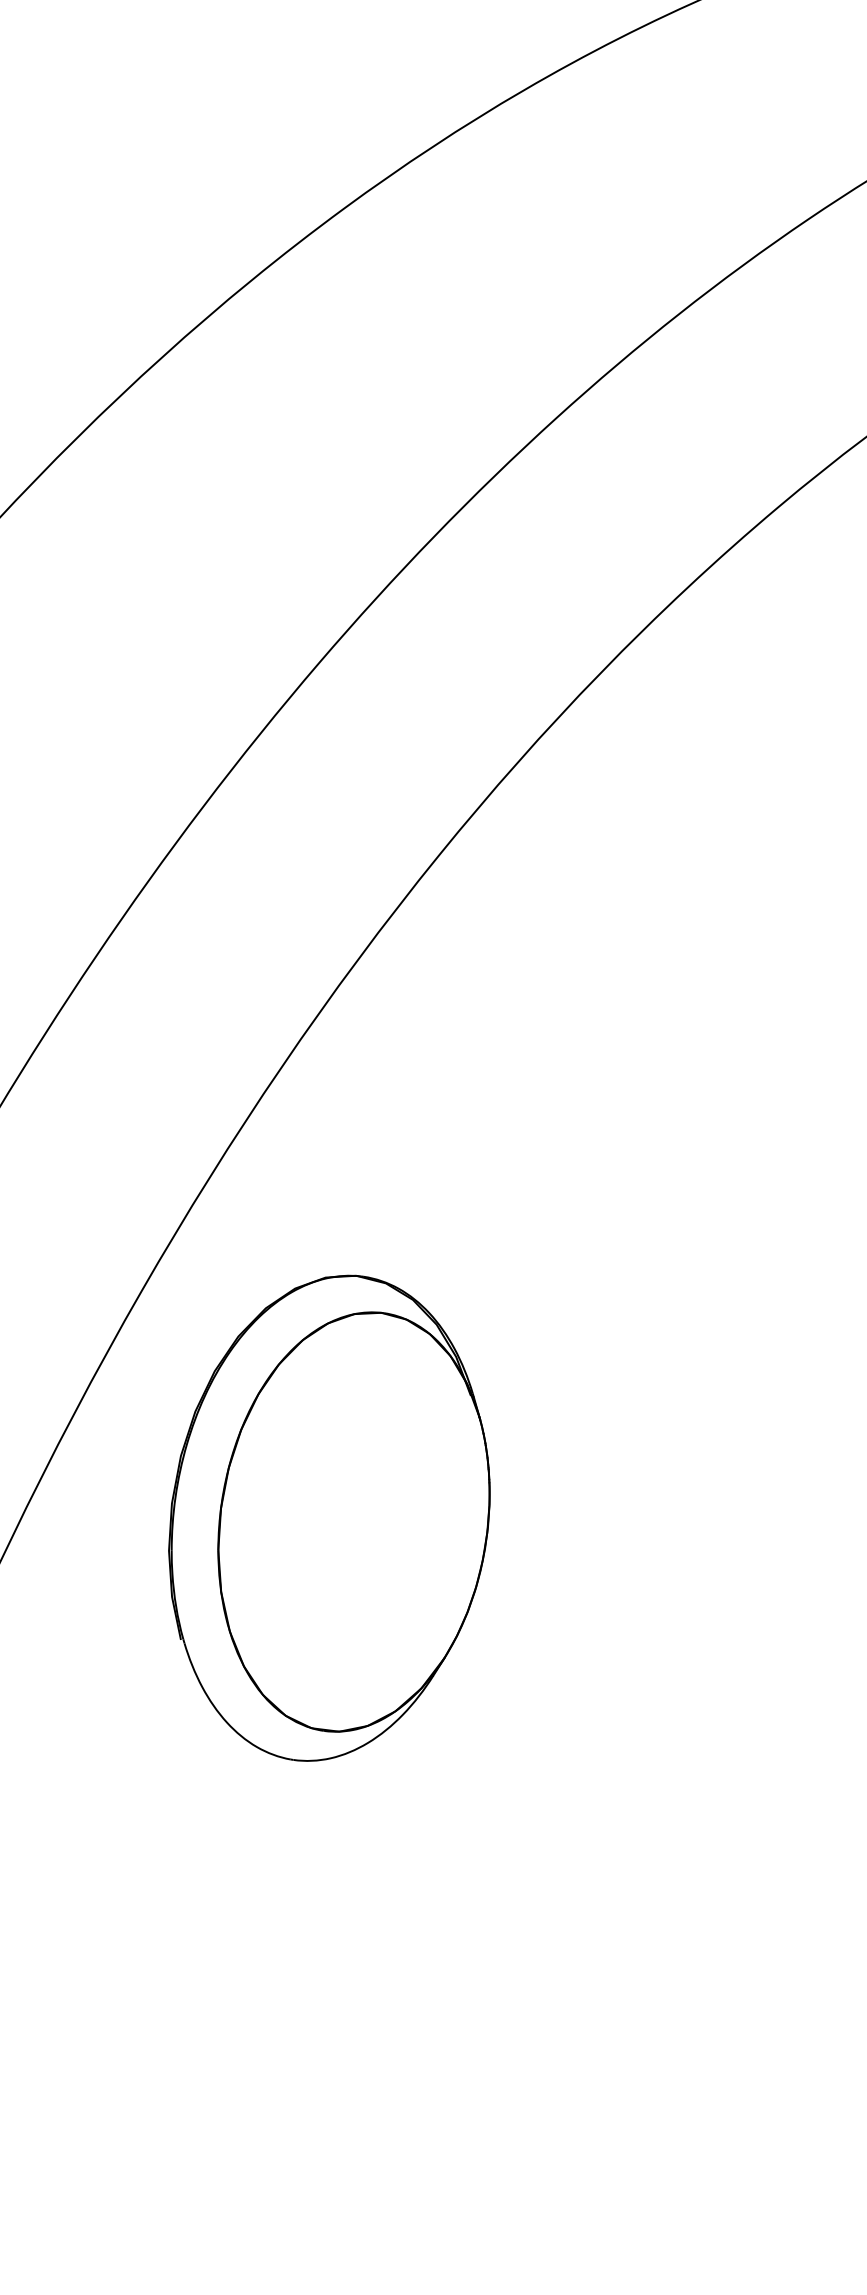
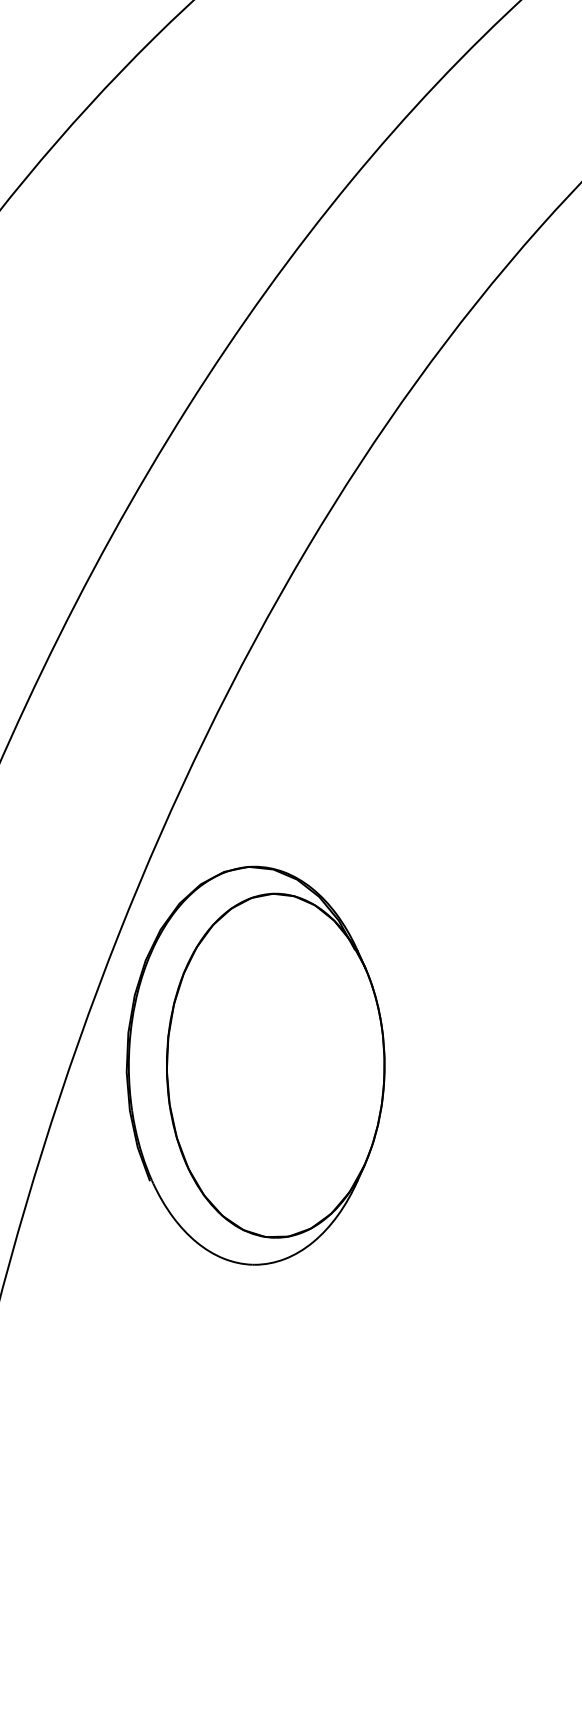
part: (329, 1517) -> (255, 1064), moved

